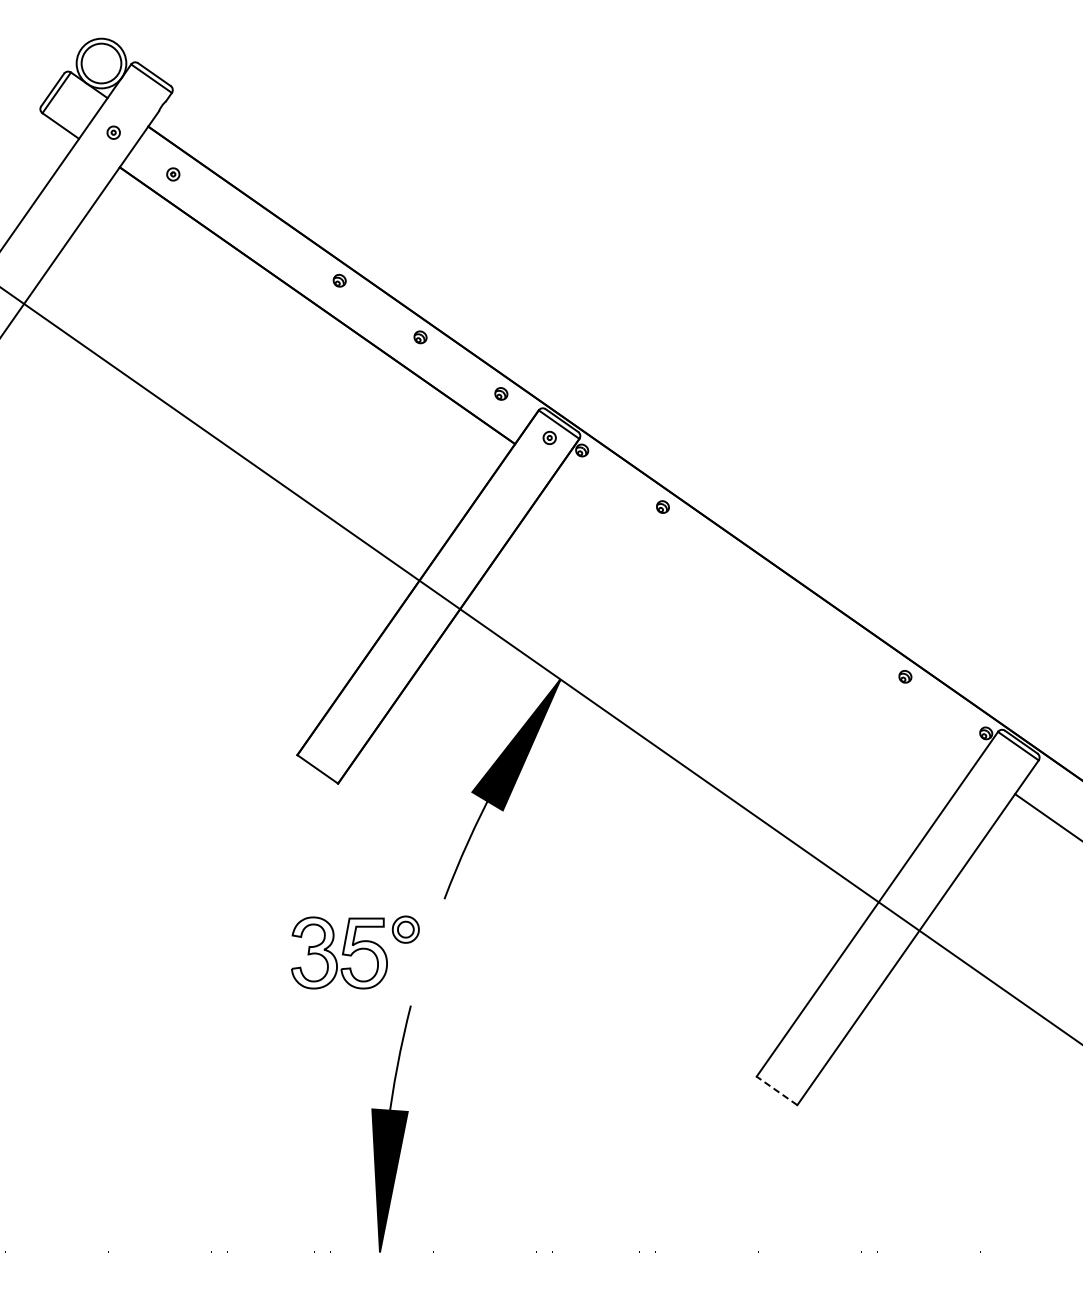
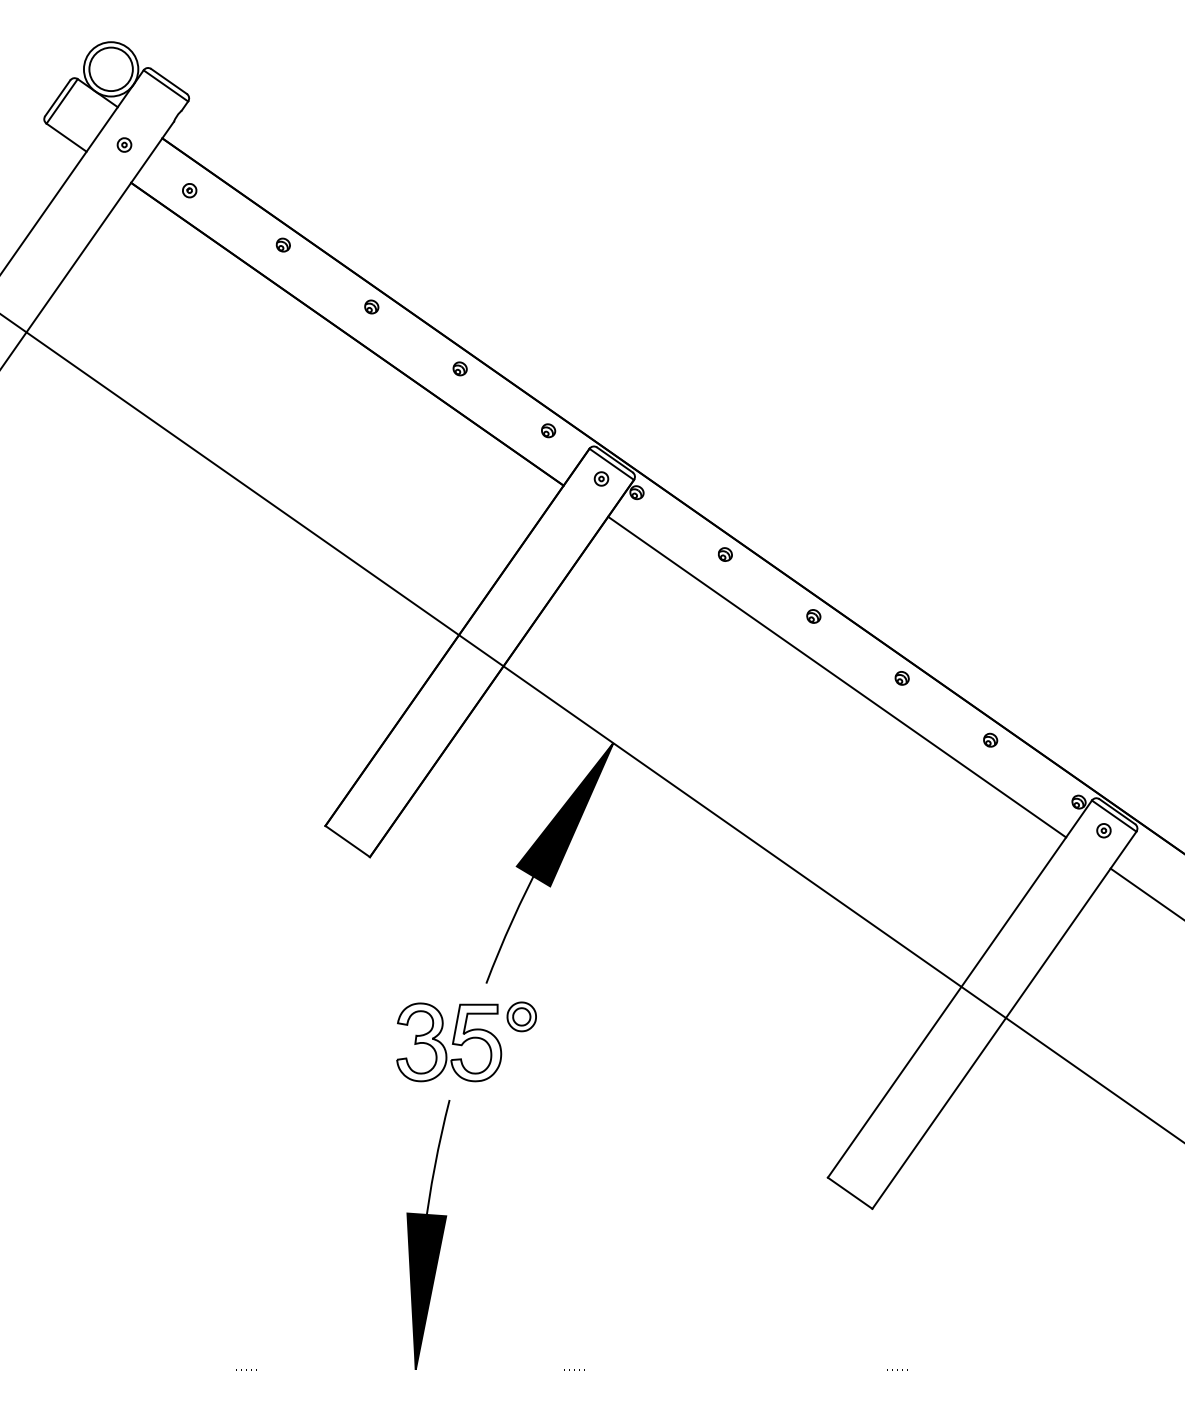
part: (258, 224) -> (282, 245), added
part: (743, 563) -> (813, 616), added
line: (764, 618) -> (836, 676), added
part: (824, 619) -> (902, 677), added
part: (1008, 759) -> (1103, 830), added
part: (355, 952) -> (466, 1041), moved
line: (777, 1090) -> (850, 1192), dashed -> solid

